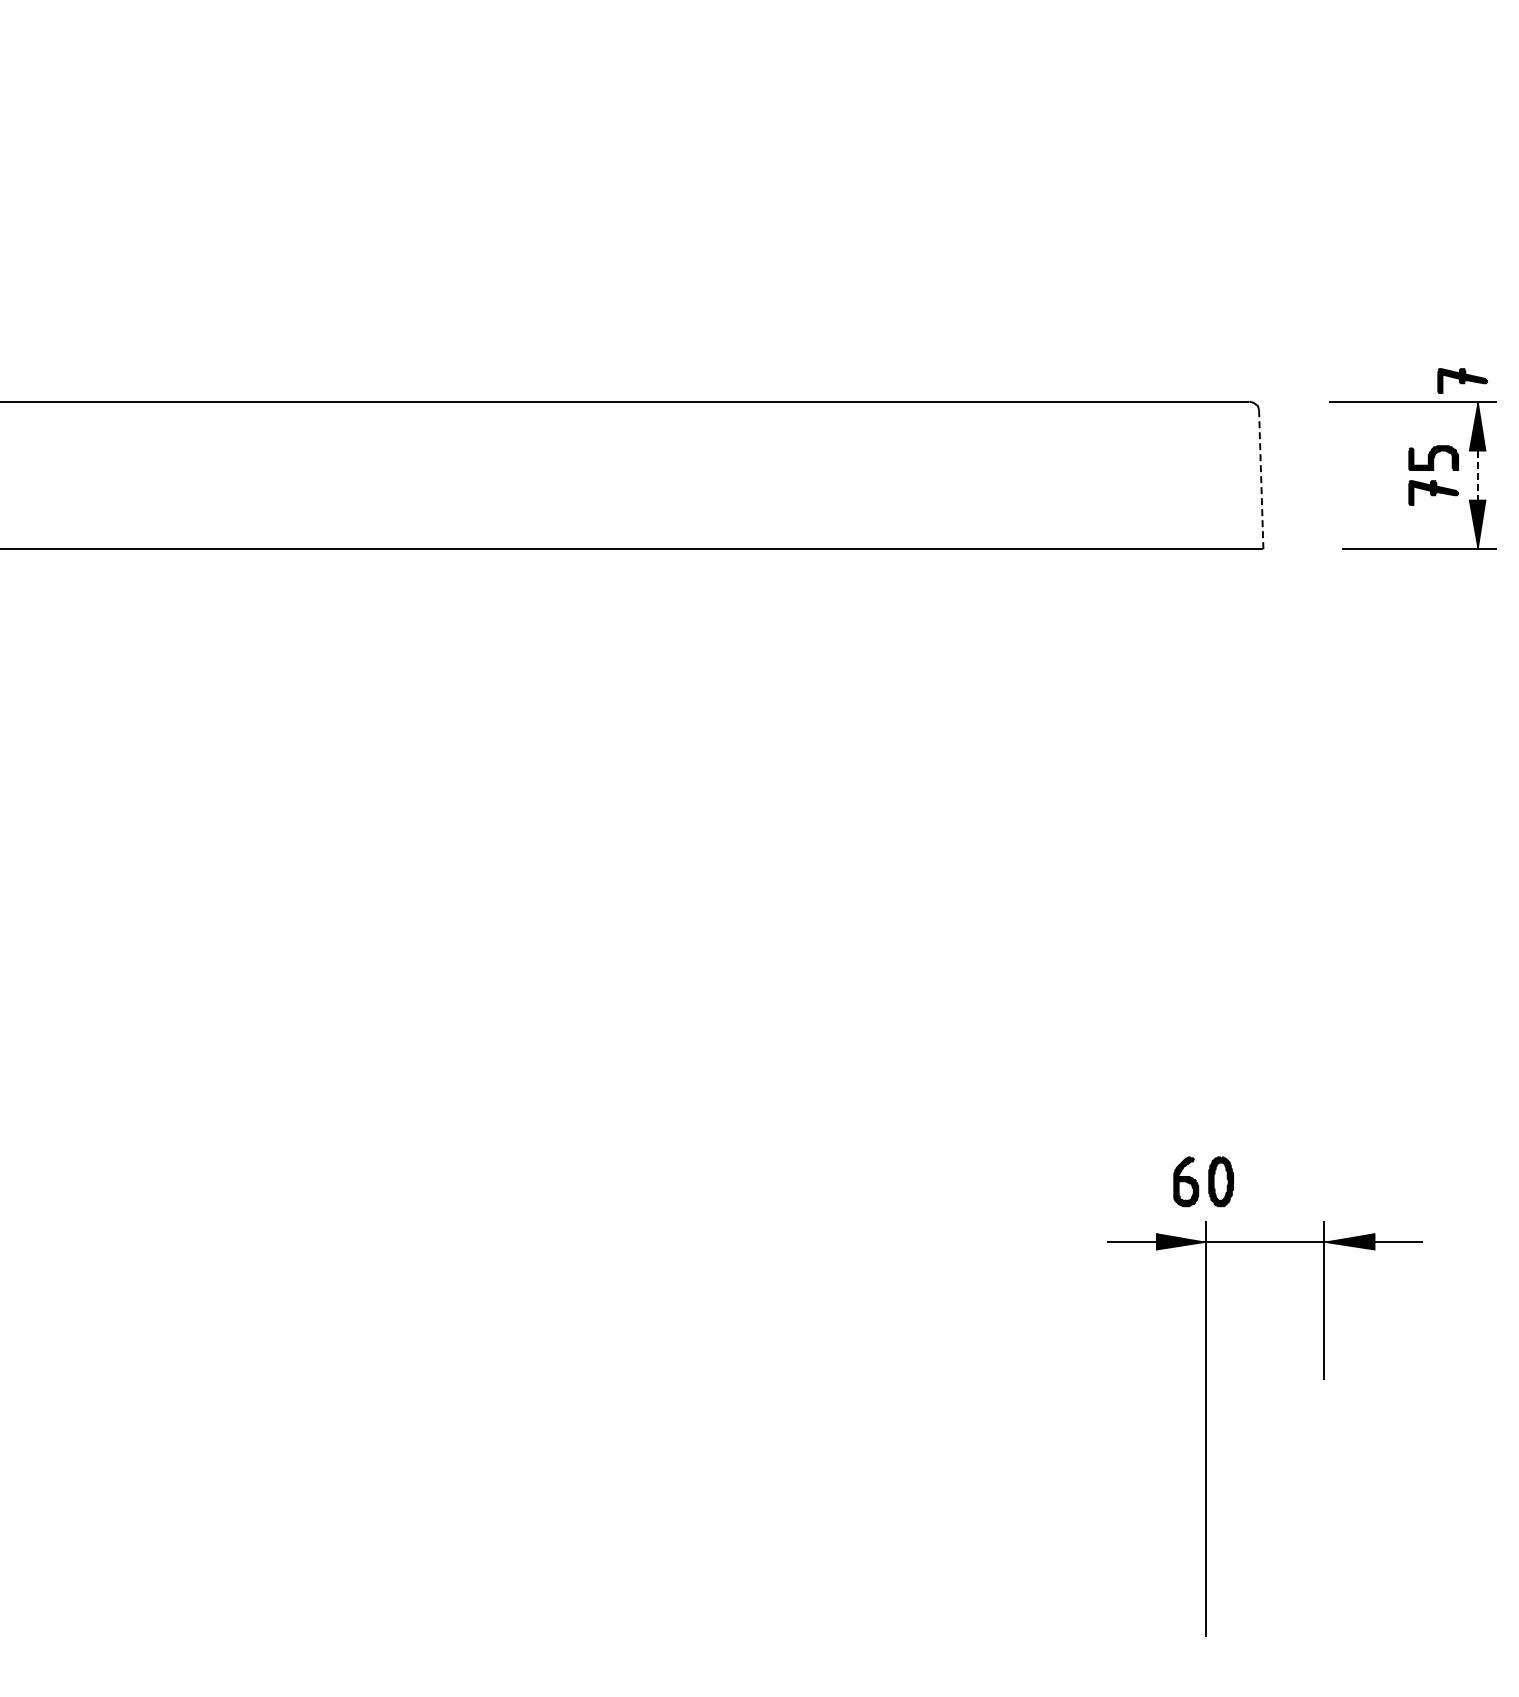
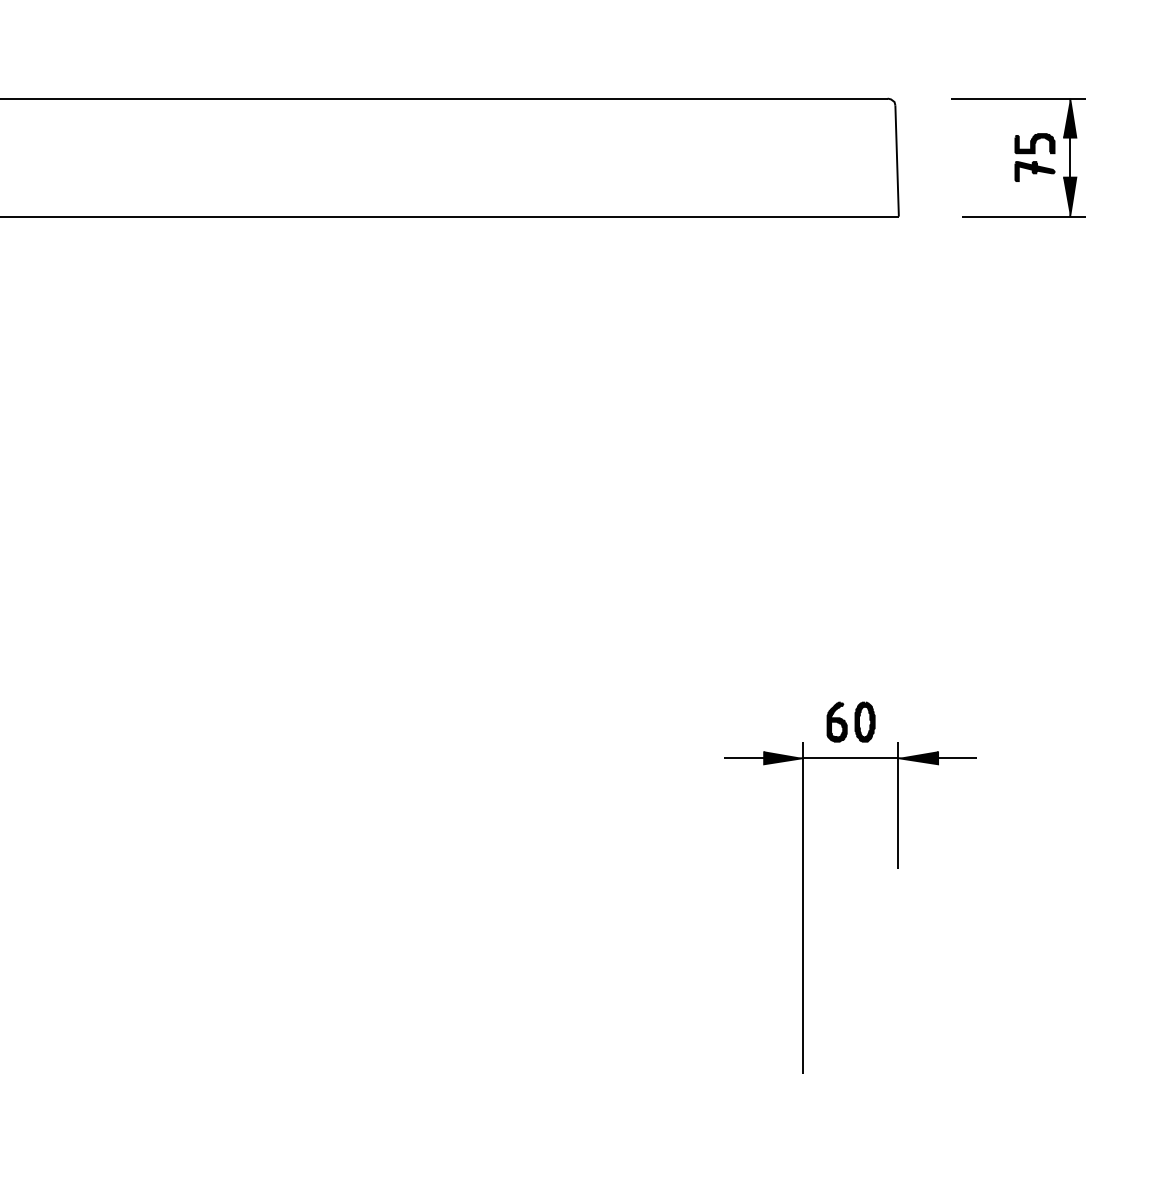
part: (1462, 380) -> (1058, 81), removed
line: (1477, 476) -> (1070, 158), dashed -> solid
line: (1261, 479) -> (897, 160), dashed -> solid
part: (1206, 1428) -> (803, 907), moved

